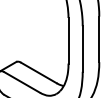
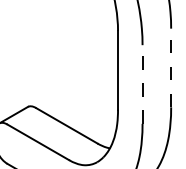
line: (99, 39) -> (171, 68), solid -> dashed
line: (82, 49) -> (142, 85), solid -> dashed

